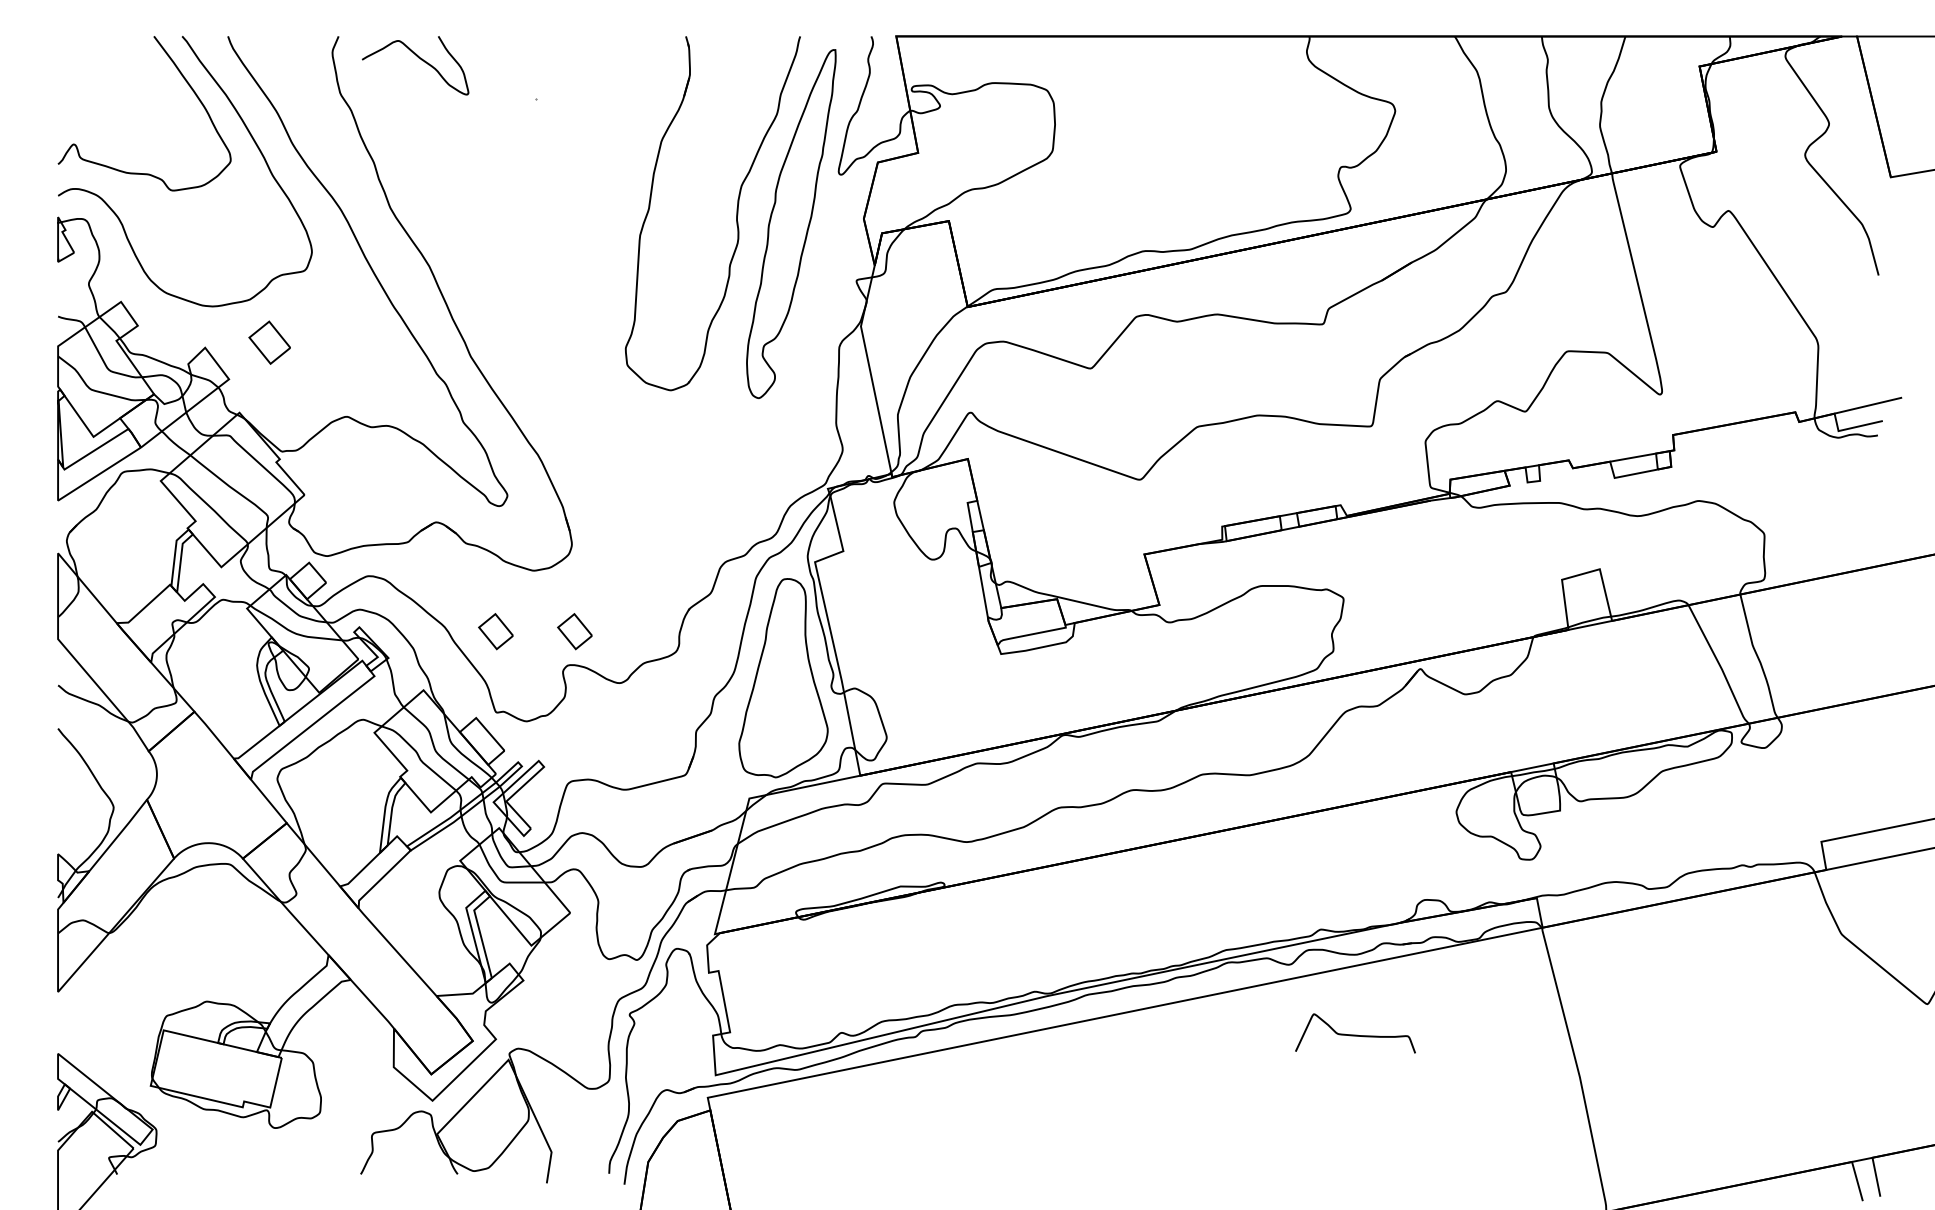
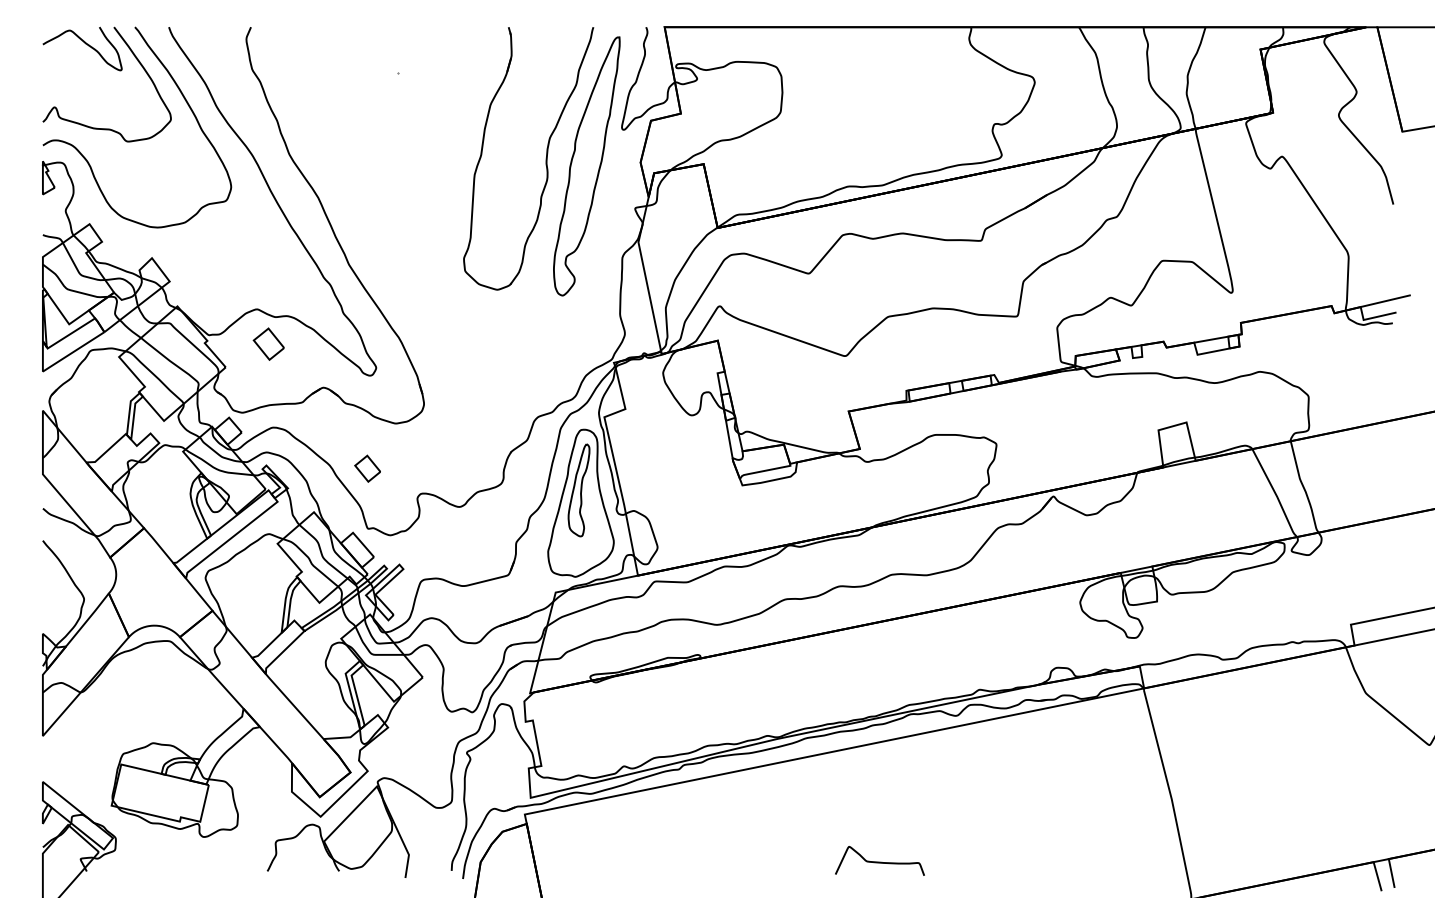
curve: (418, 58) -> (84, 43), moved
part: (269, 342) -> (268, 344), moved
part: (574, 631) -> (425, 468), removed
part: (780, 660) -> (578, 490), added
curve: (1355, 1034) -> (879, 861), moved

